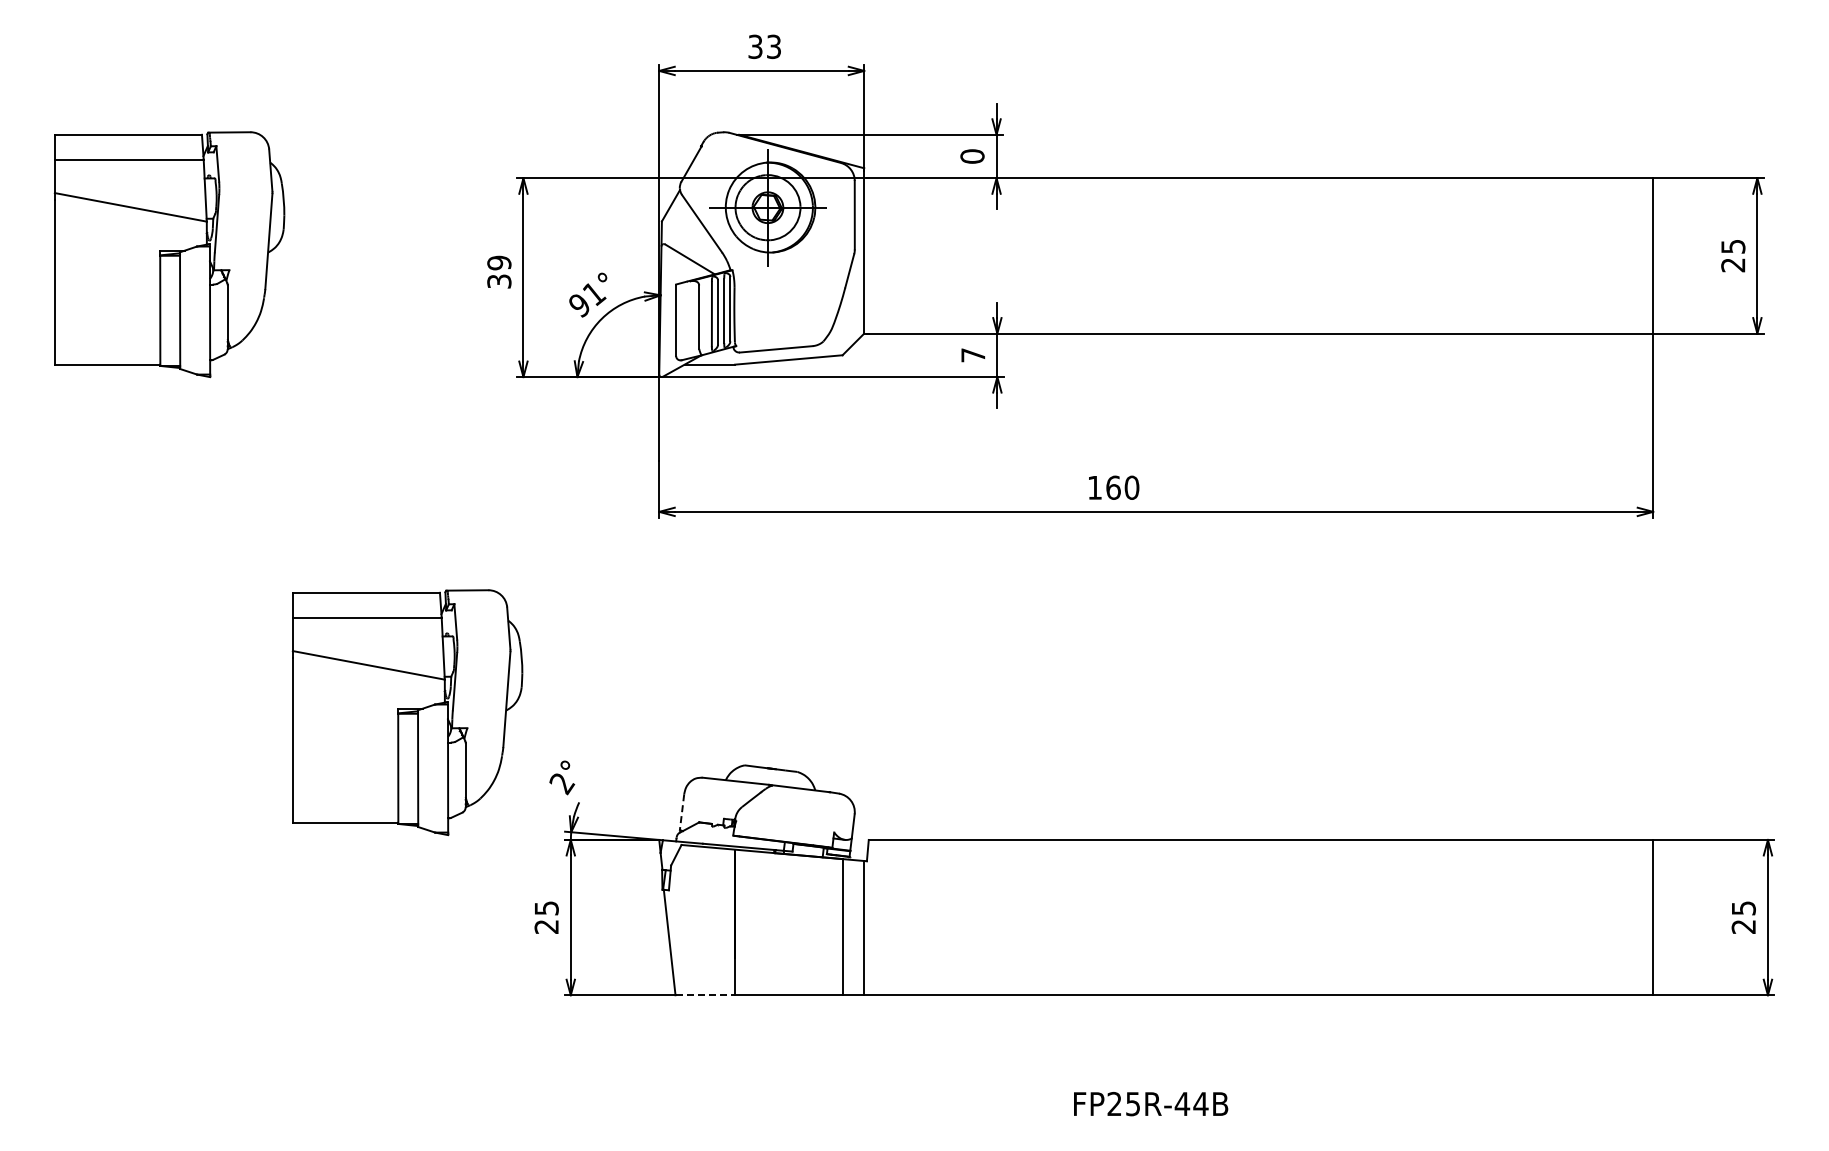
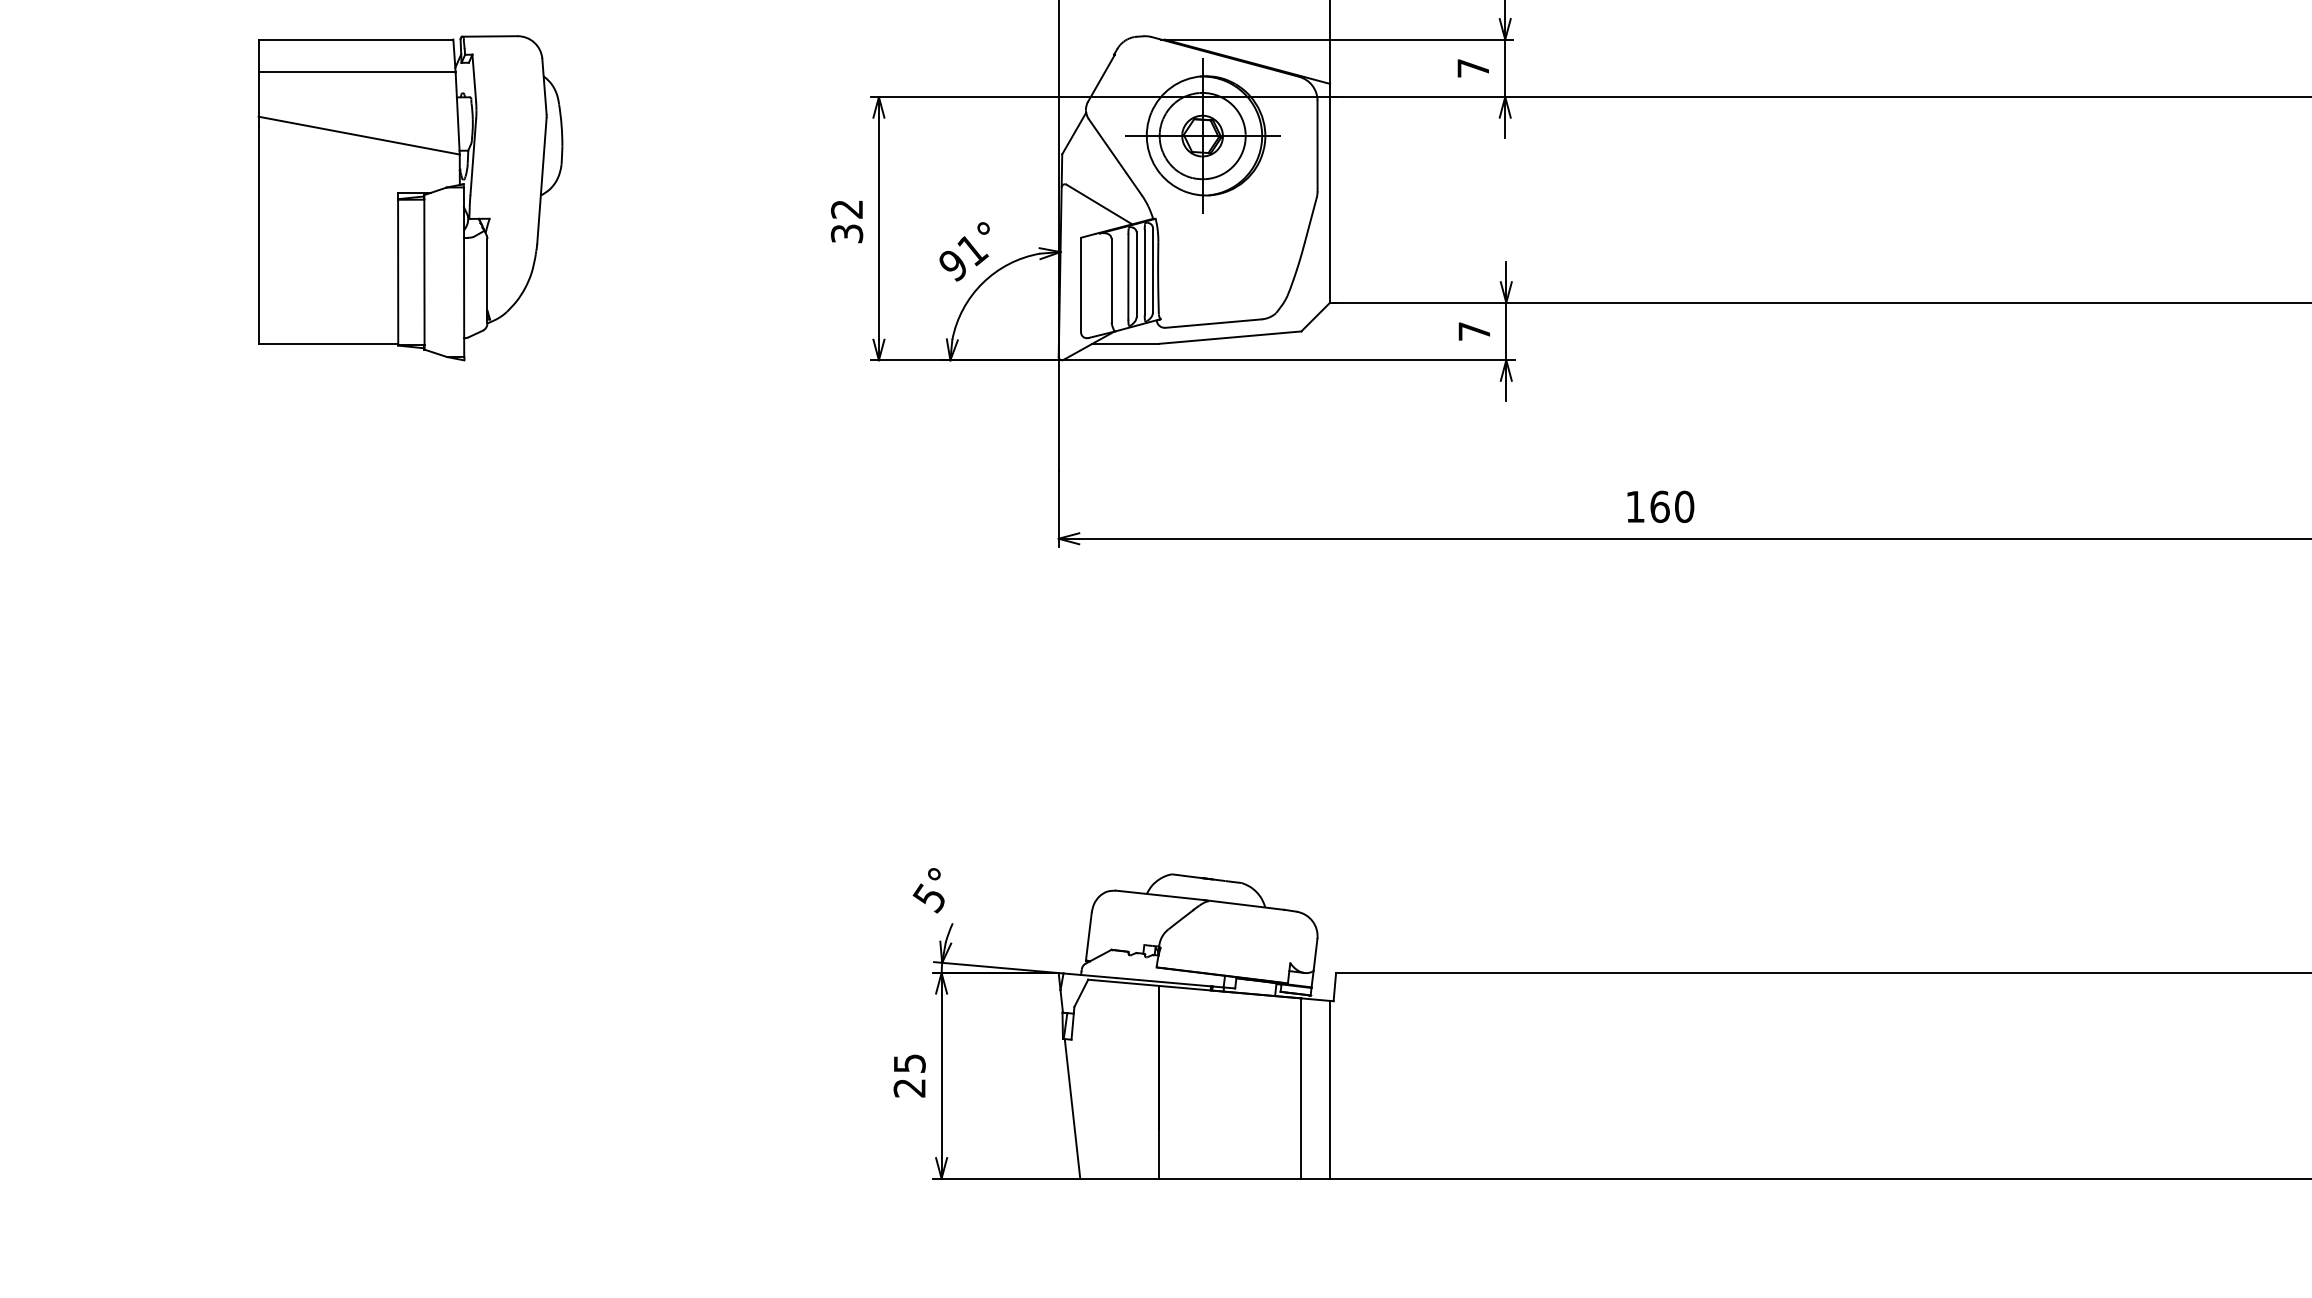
text: (972, 156) -> (1473, 68), 0 -> 7
text: (499, 262) -> (847, 208), 39 -> 32
part: (407, 712) -> (725, 804), removed
text: (562, 783) -> (930, 898), 2° -> 5°
line: (681, 812) -> (1088, 936), dashed -> solid
line: (705, 995) -> (1119, 1178), dashed -> solid

